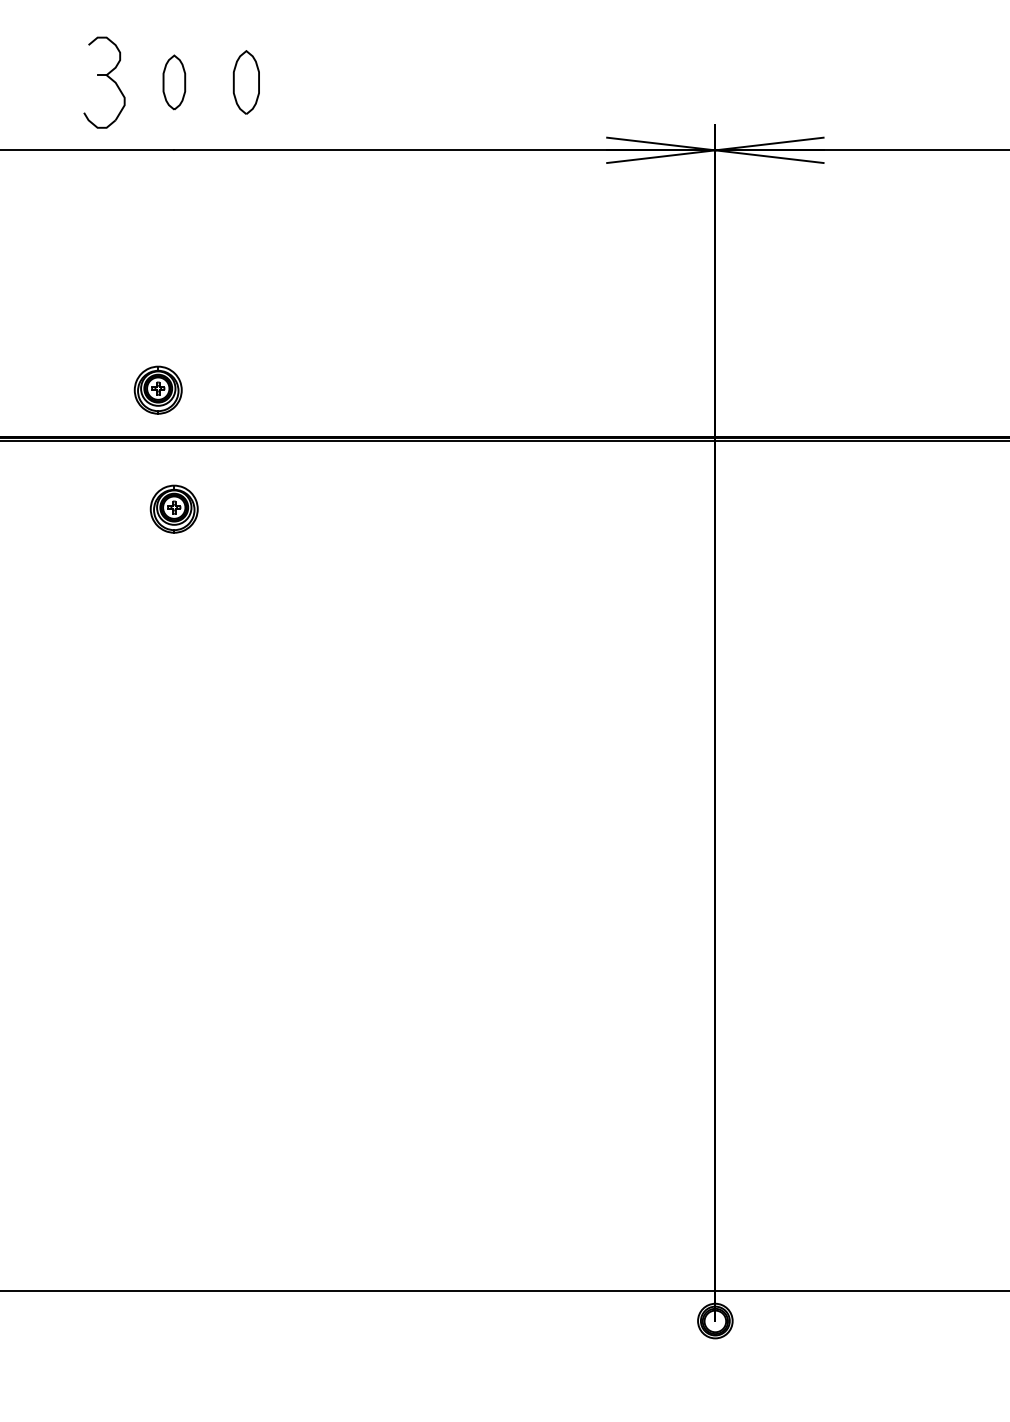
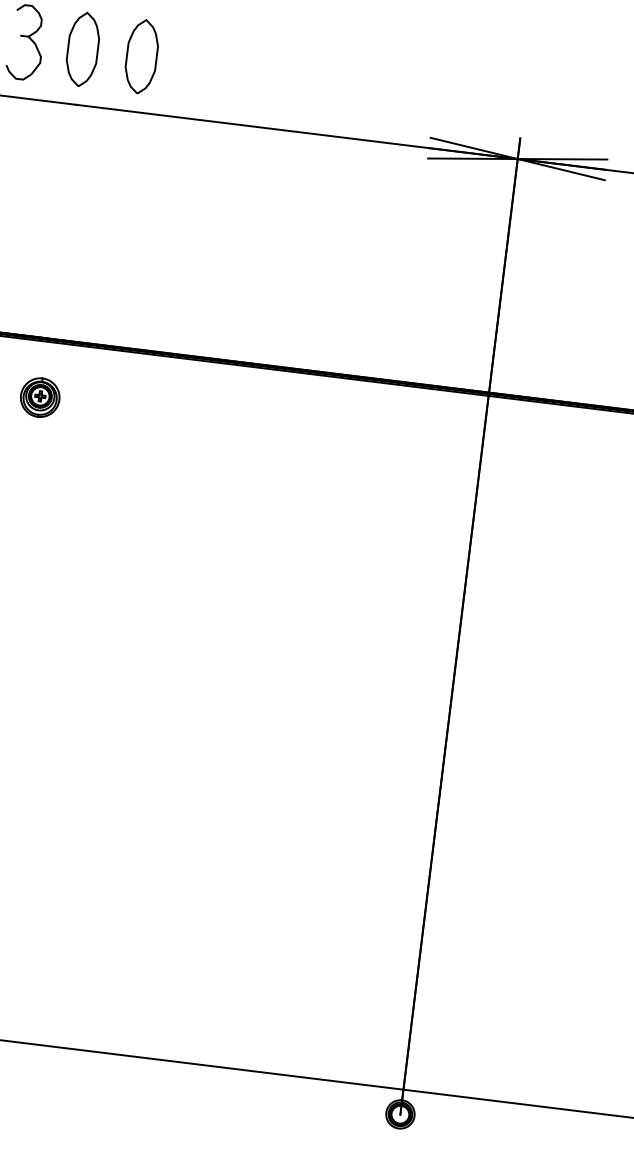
part: (174, 82) -> (83, 49), size x1.67
part: (246, 82) -> (141, 56), size x1.43
part: (157, 389) -> (38, 298), removed

